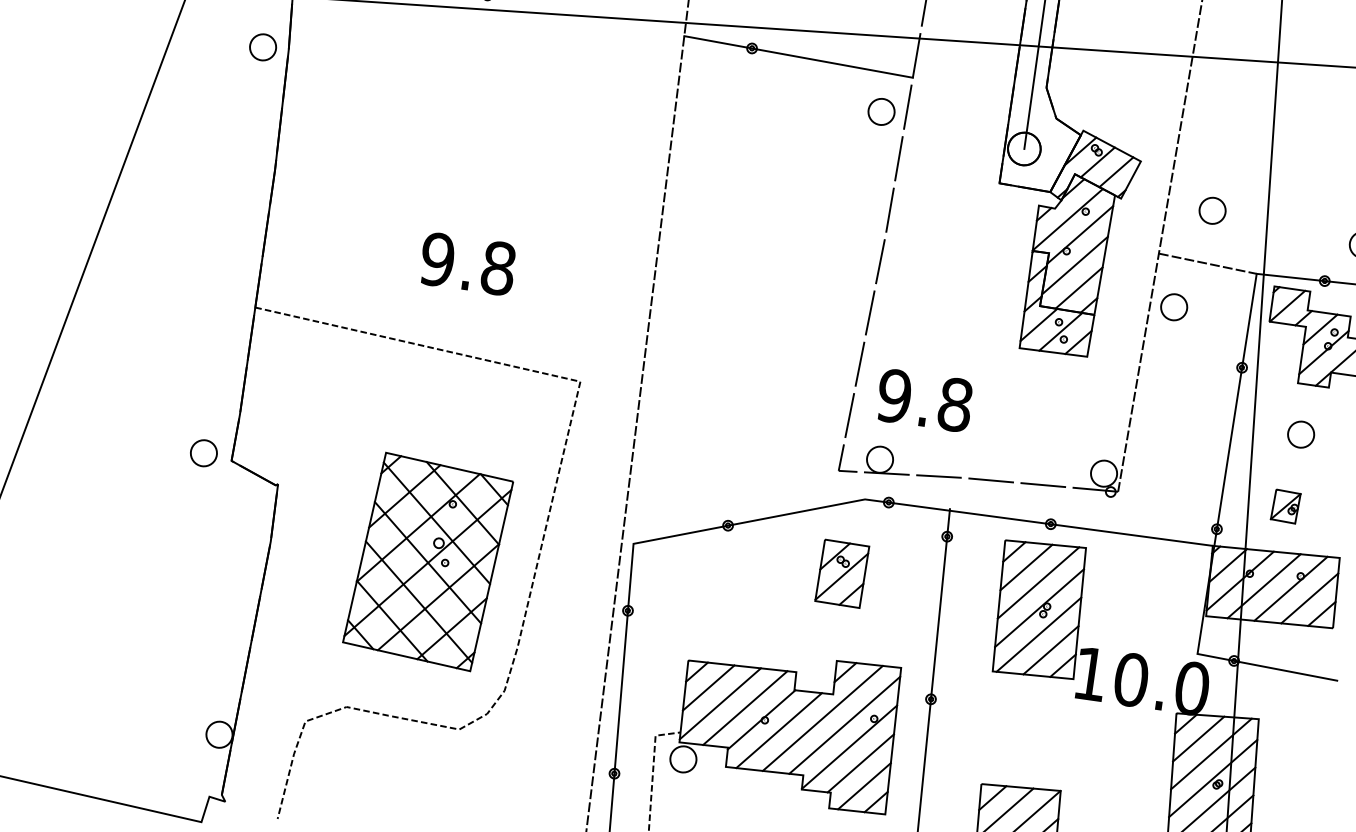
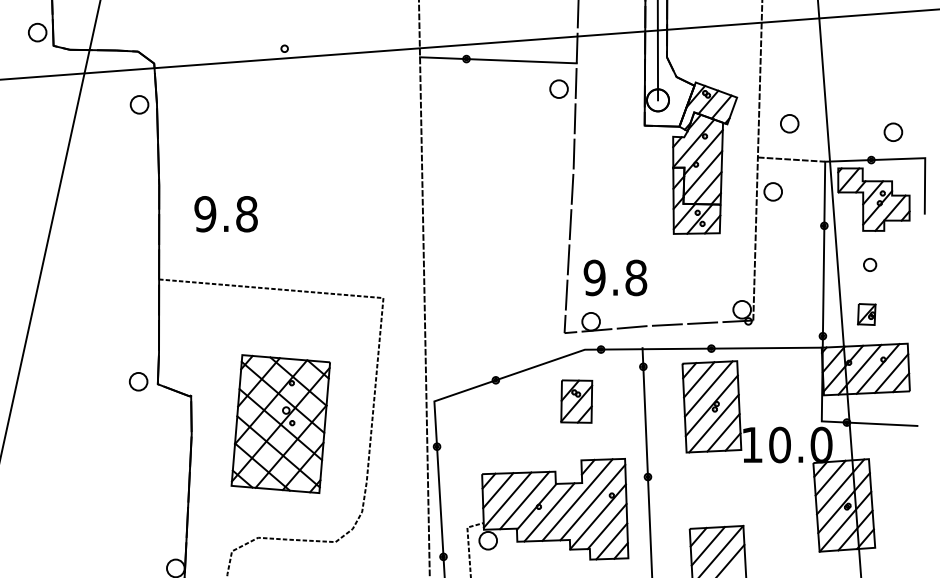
text: (467, 264) -> (225, 214), moved
part: (1300, 433) -> (869, 264), size x0.7
part: (427, 561) -> (280, 423), moved

